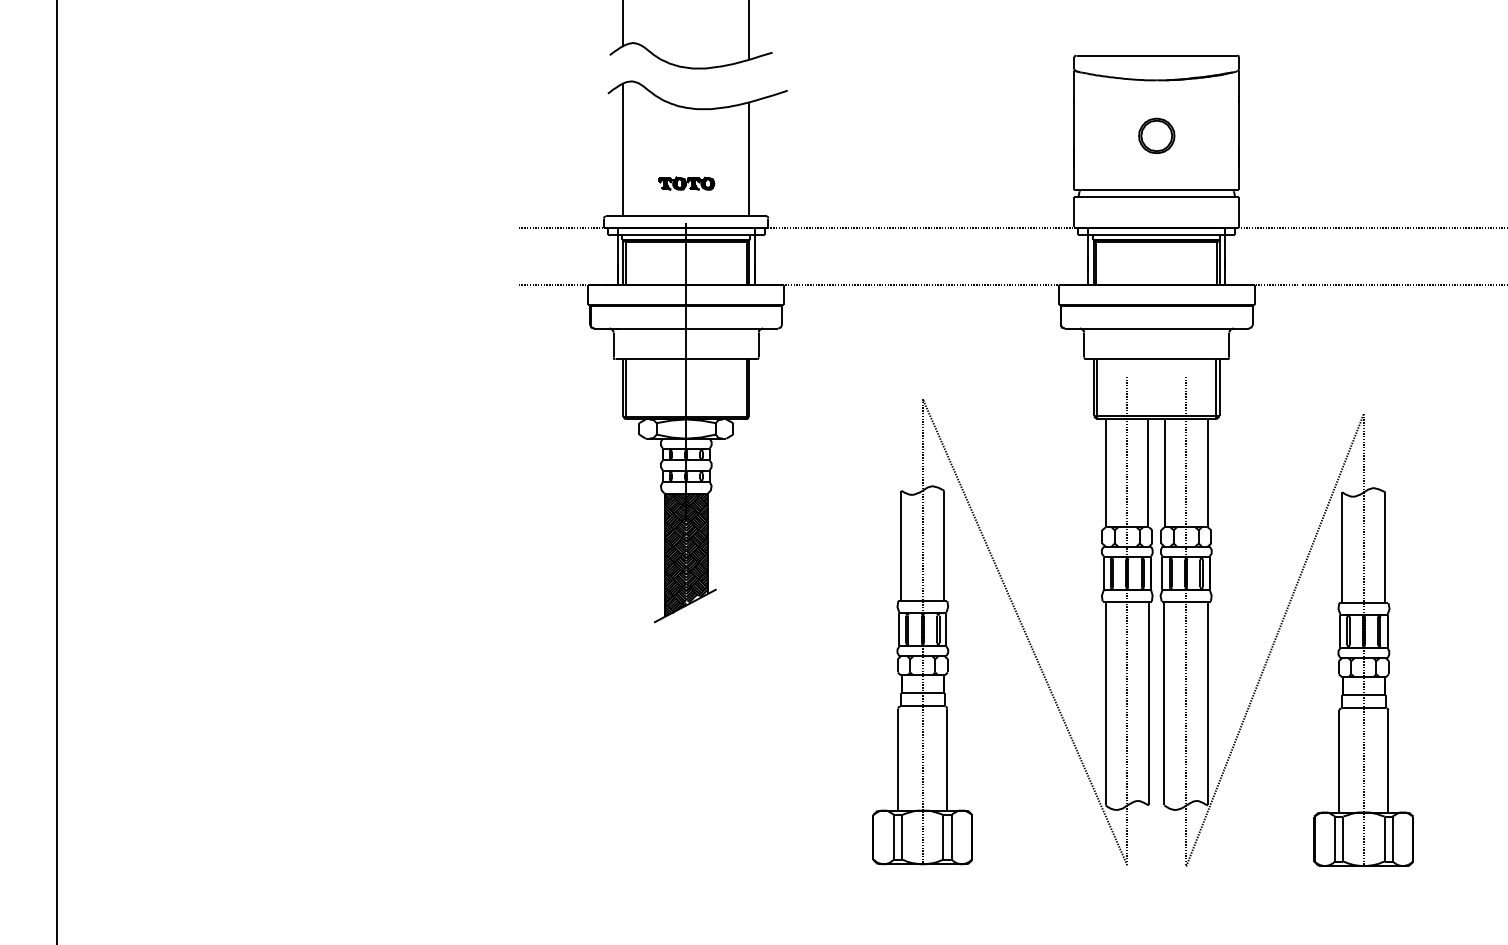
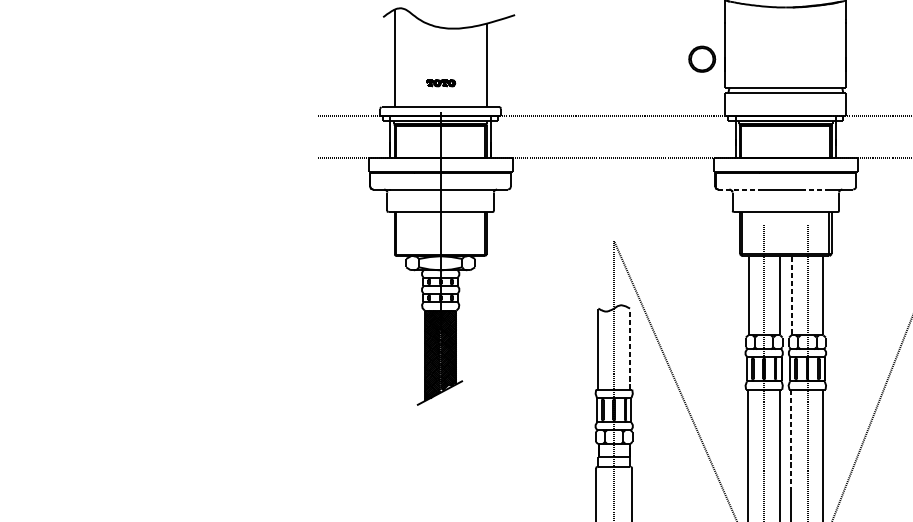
part: (1156, 135) -> (701, 58), moved
part: (686, 183) -> (440, 83), size x0.7
line: (1094, 328) -> (740, 189), solid -> dashed
line: (1196, 328) -> (814, 189), solid -> dashed
line: (1165, 473) -> (792, 295), solid -> dashed
line: (944, 545) -> (630, 348), solid -> dashed
line: (1164, 669) -> (791, 439), solid -> dashed

